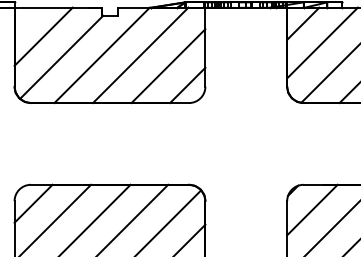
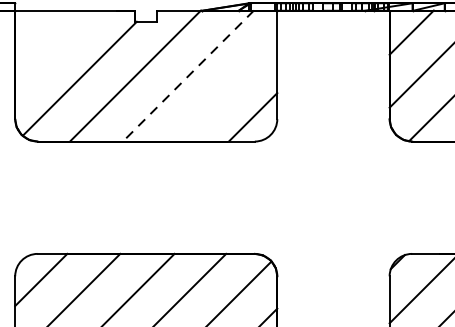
line: (43, 36) -> (54, 50), removed
line: (140, 55) -> (188, 76), solid -> dashed
line: (168, 66) -> (226, 91), removed

